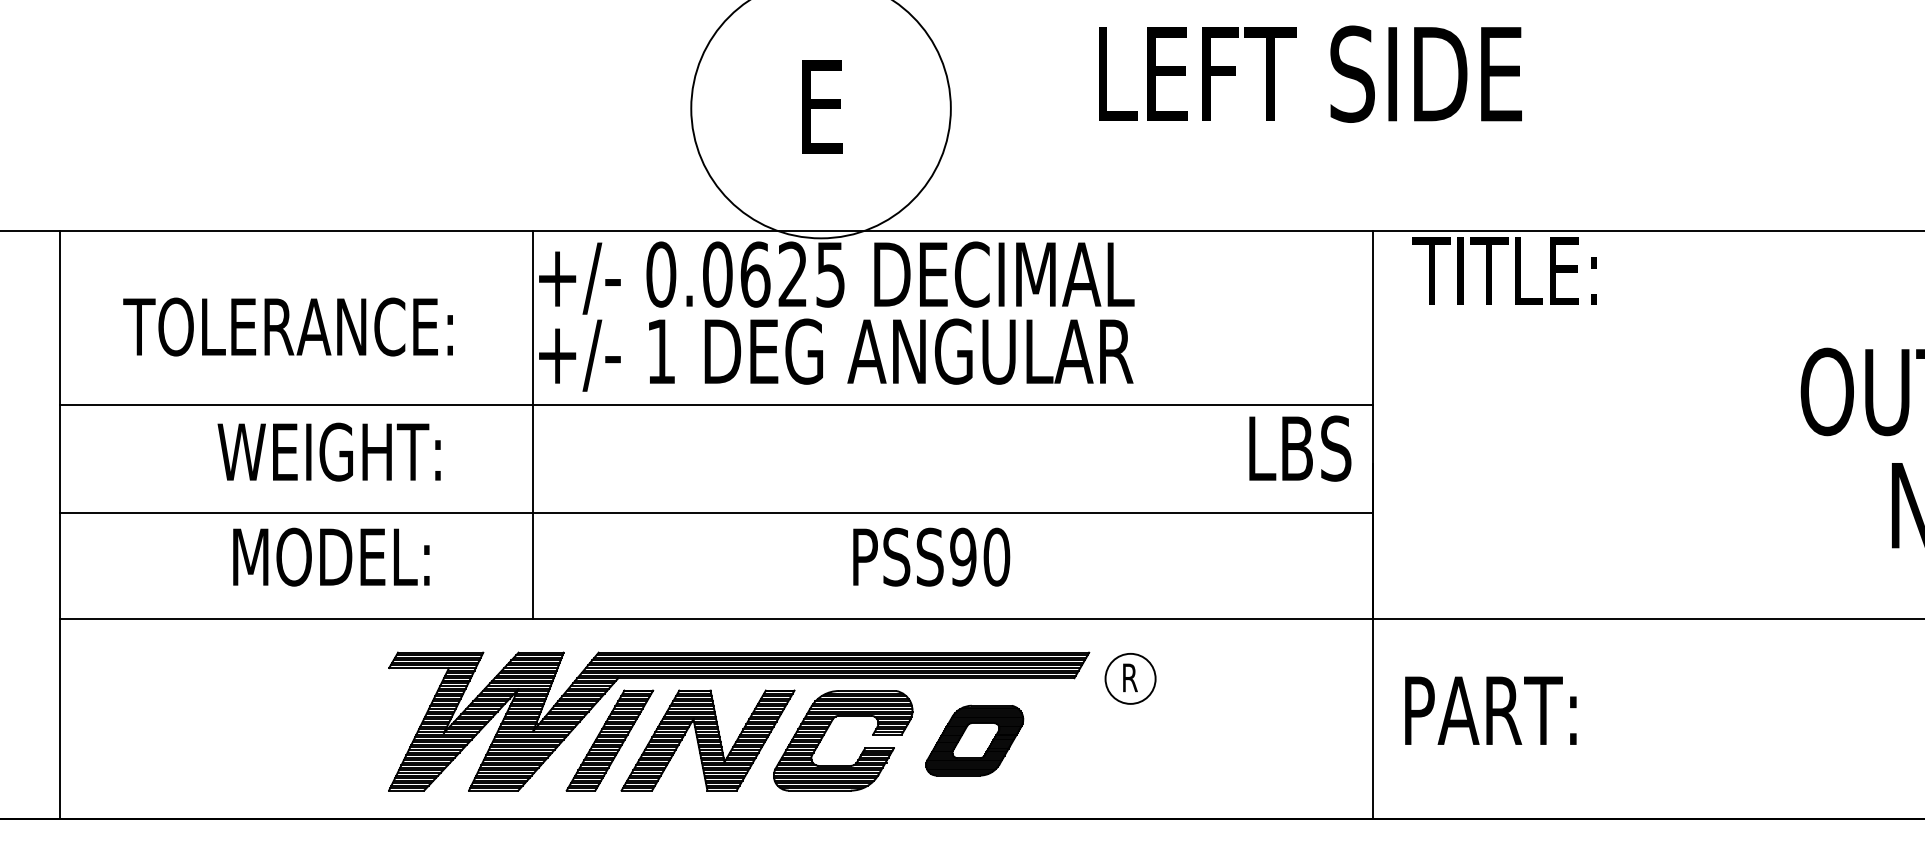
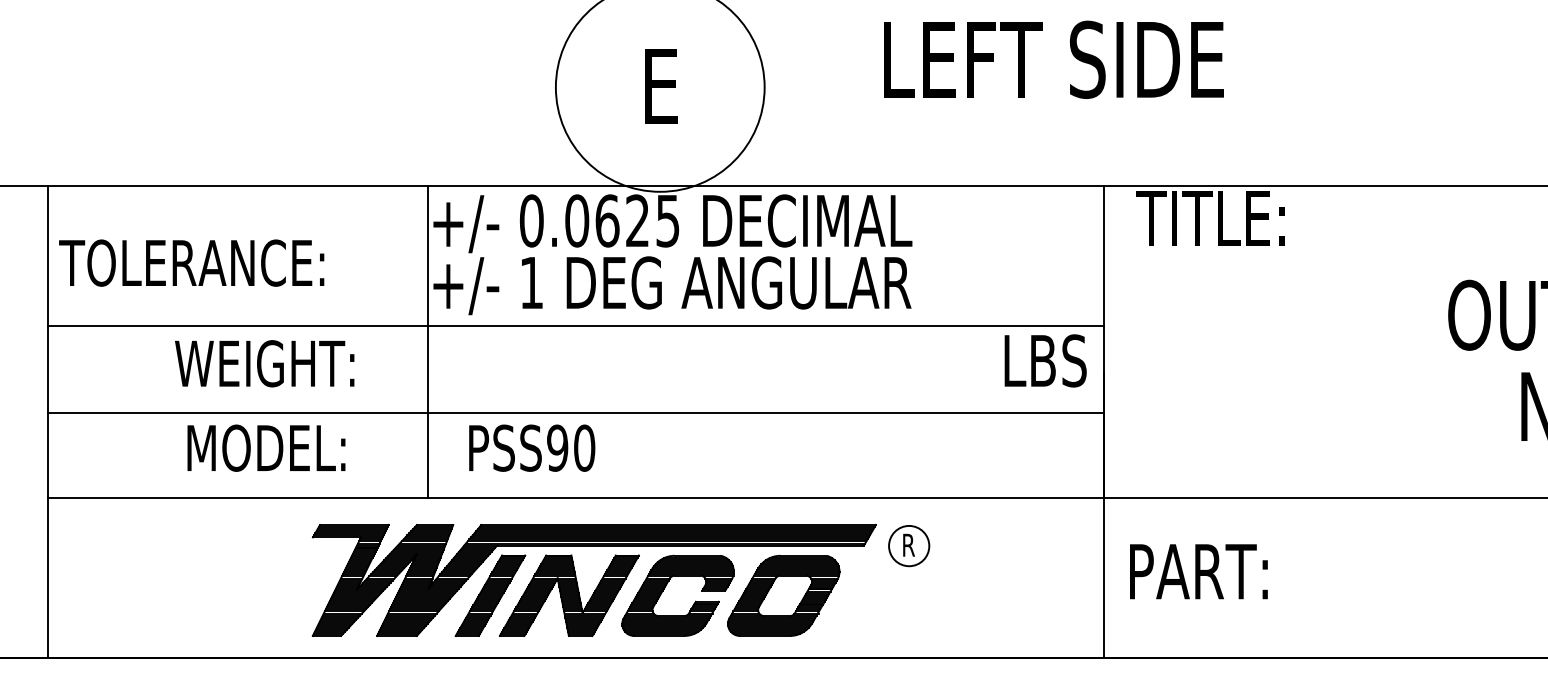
text: (287, 326) -> (191, 262), moved
text: (932, 556) -> (532, 447), moved
part: (974, 740) -> (783, 595), size x1.43

